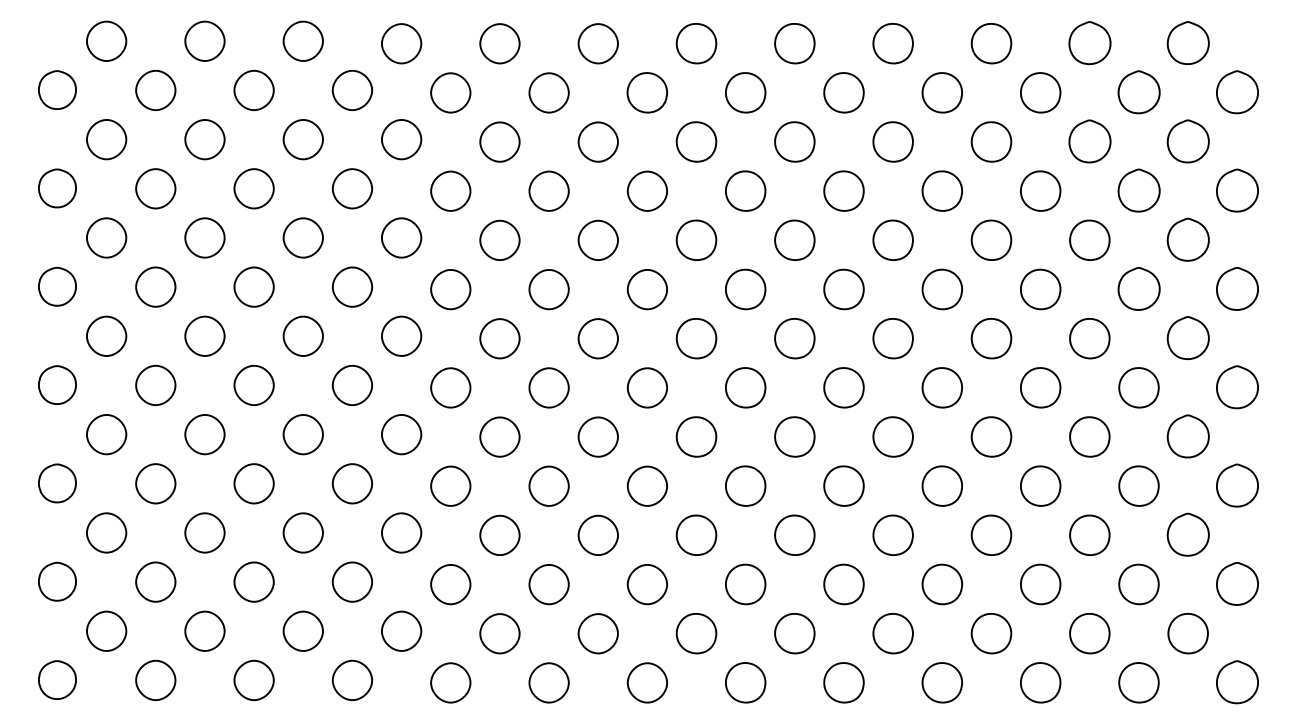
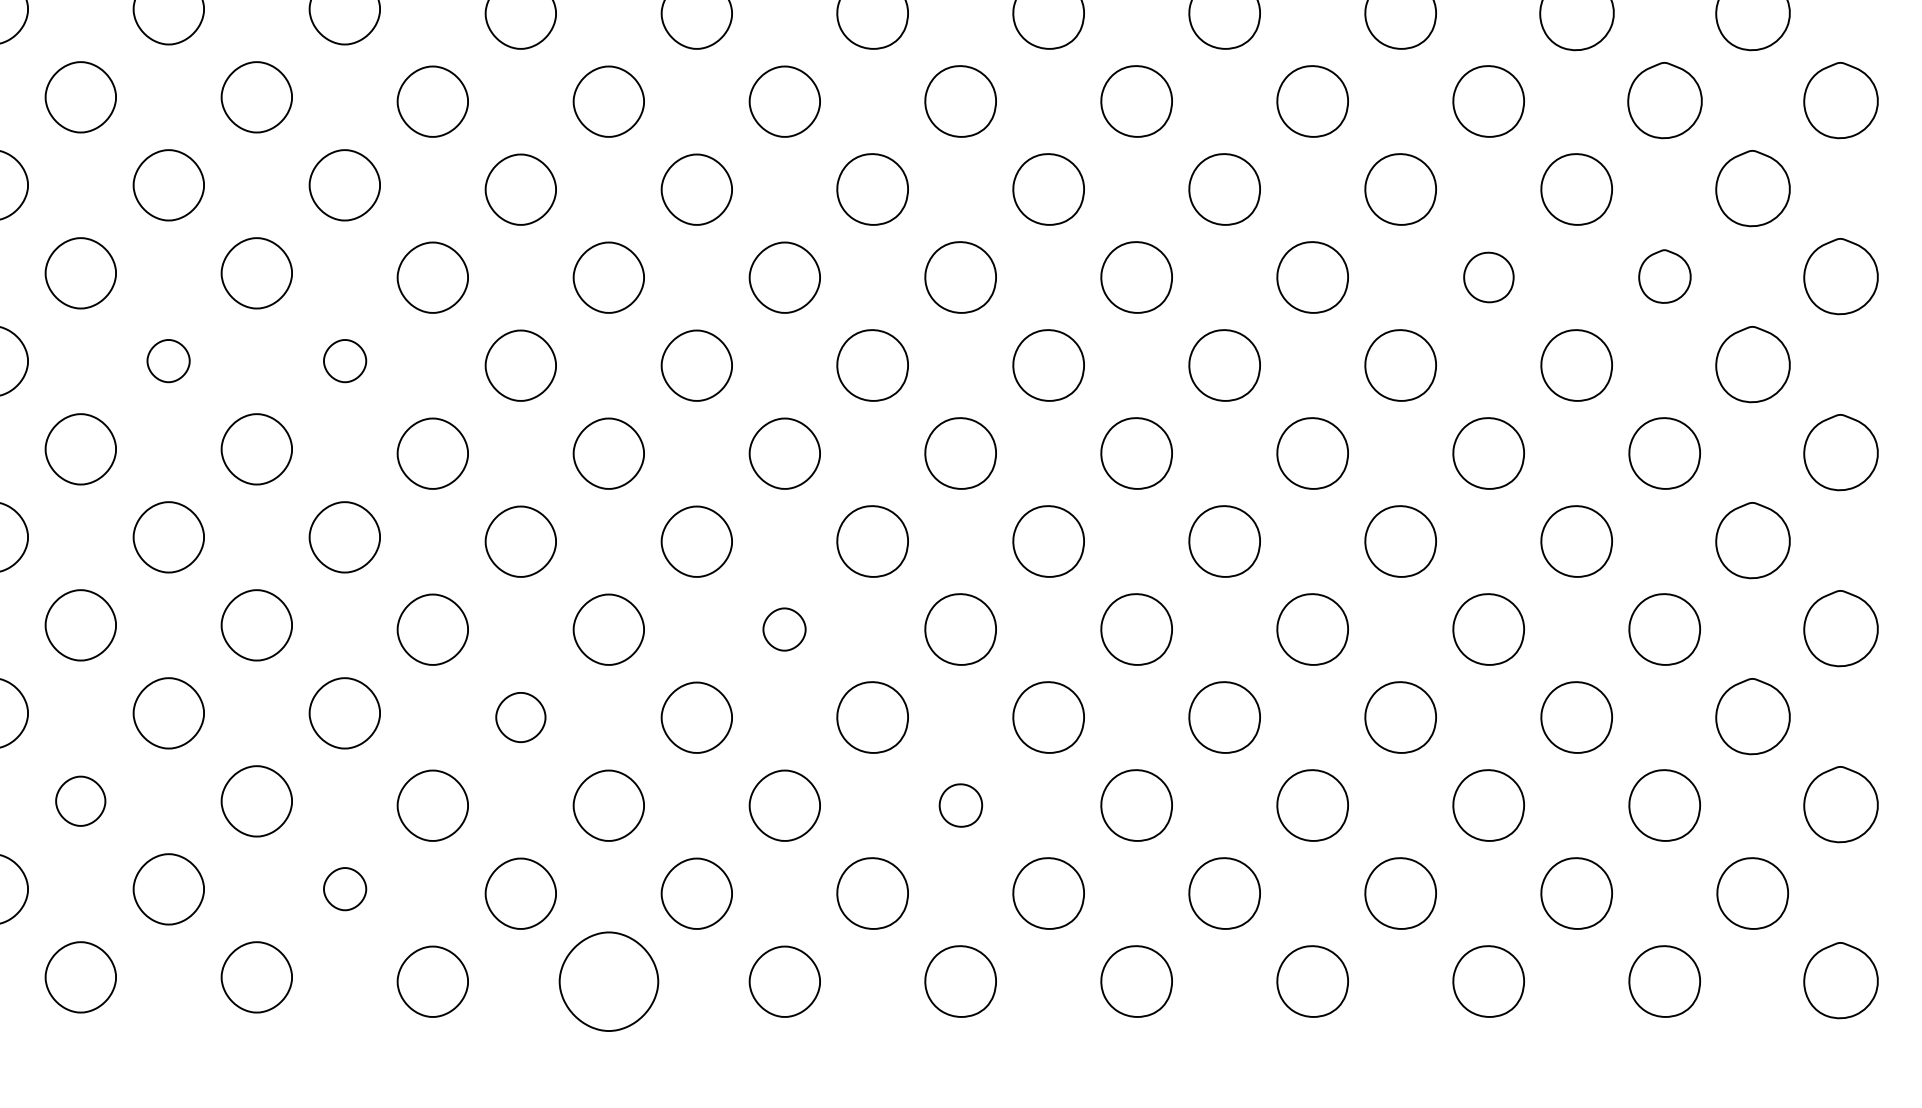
part: (1138, 288) -> (1663, 275), size x0.7
part: (1040, 289) -> (1488, 277), size x0.7
part: (302, 335) -> (167, 359), size x0.6
part: (401, 335) -> (344, 359), size x0.6
part: (646, 485) -> (783, 628), size x0.6
part: (499, 534) -> (520, 716), size x0.7
part: (253, 581) -> (79, 800), size x0.7
part: (745, 584) -> (960, 805), size x0.6
part: (401, 630) -> (344, 887), size x0.6
part: (548, 682) -> (607, 981), size x1.4

